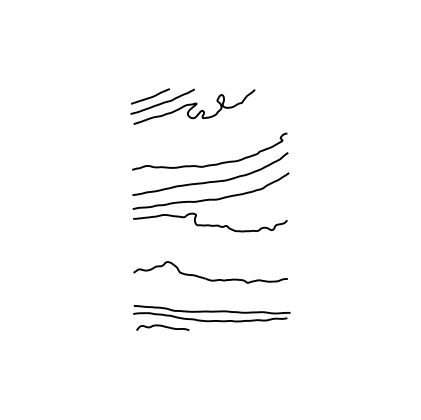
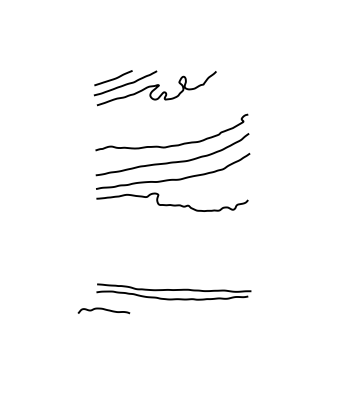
part: (208, 278) -> (170, 257), removed
curve: (162, 326) -> (103, 309), moved

